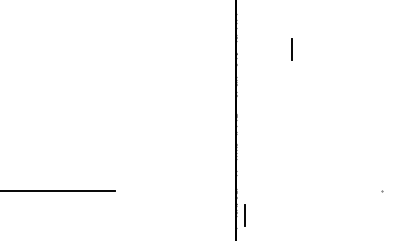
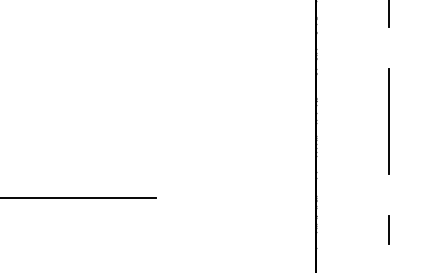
line: (291, 132) -> (388, 121), added
line: (244, 215) -> (388, 230), moved

